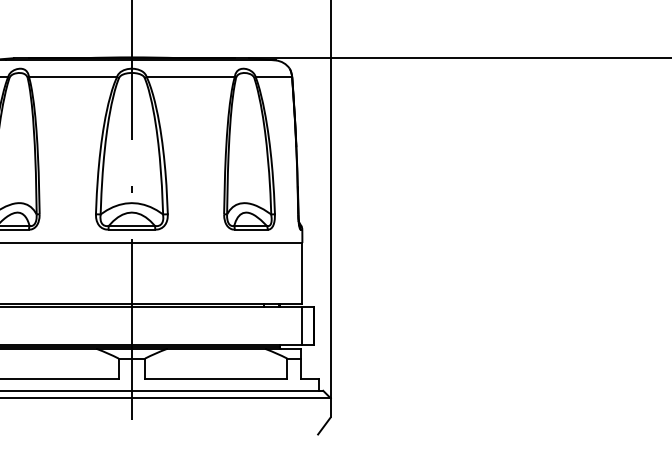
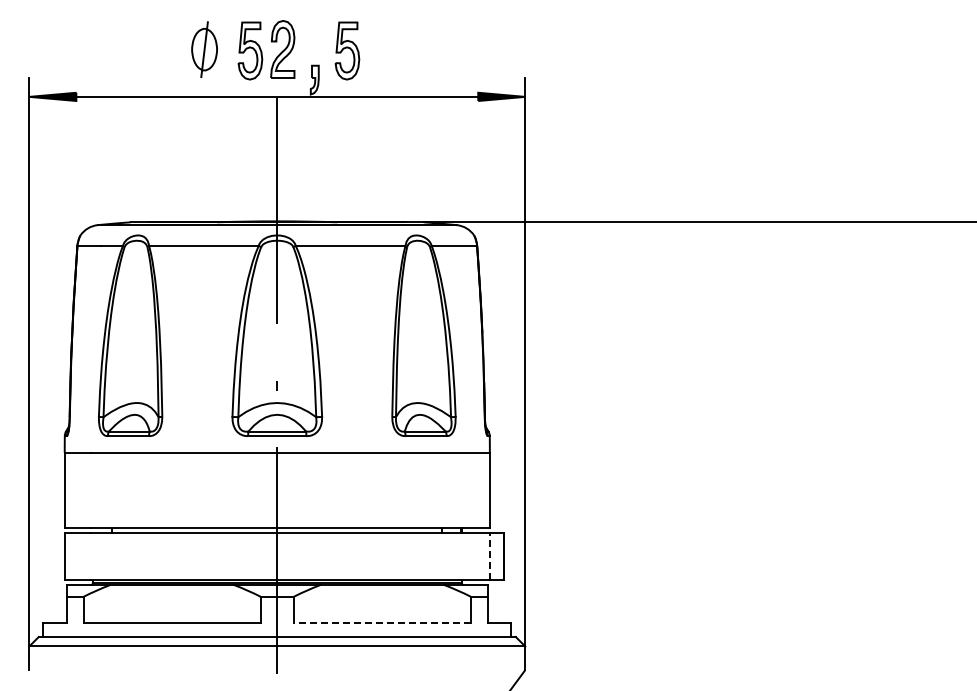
line: (302, 326) -> (489, 556), solid -> dashed
line: (216, 379) -> (382, 622), solid -> dashed

